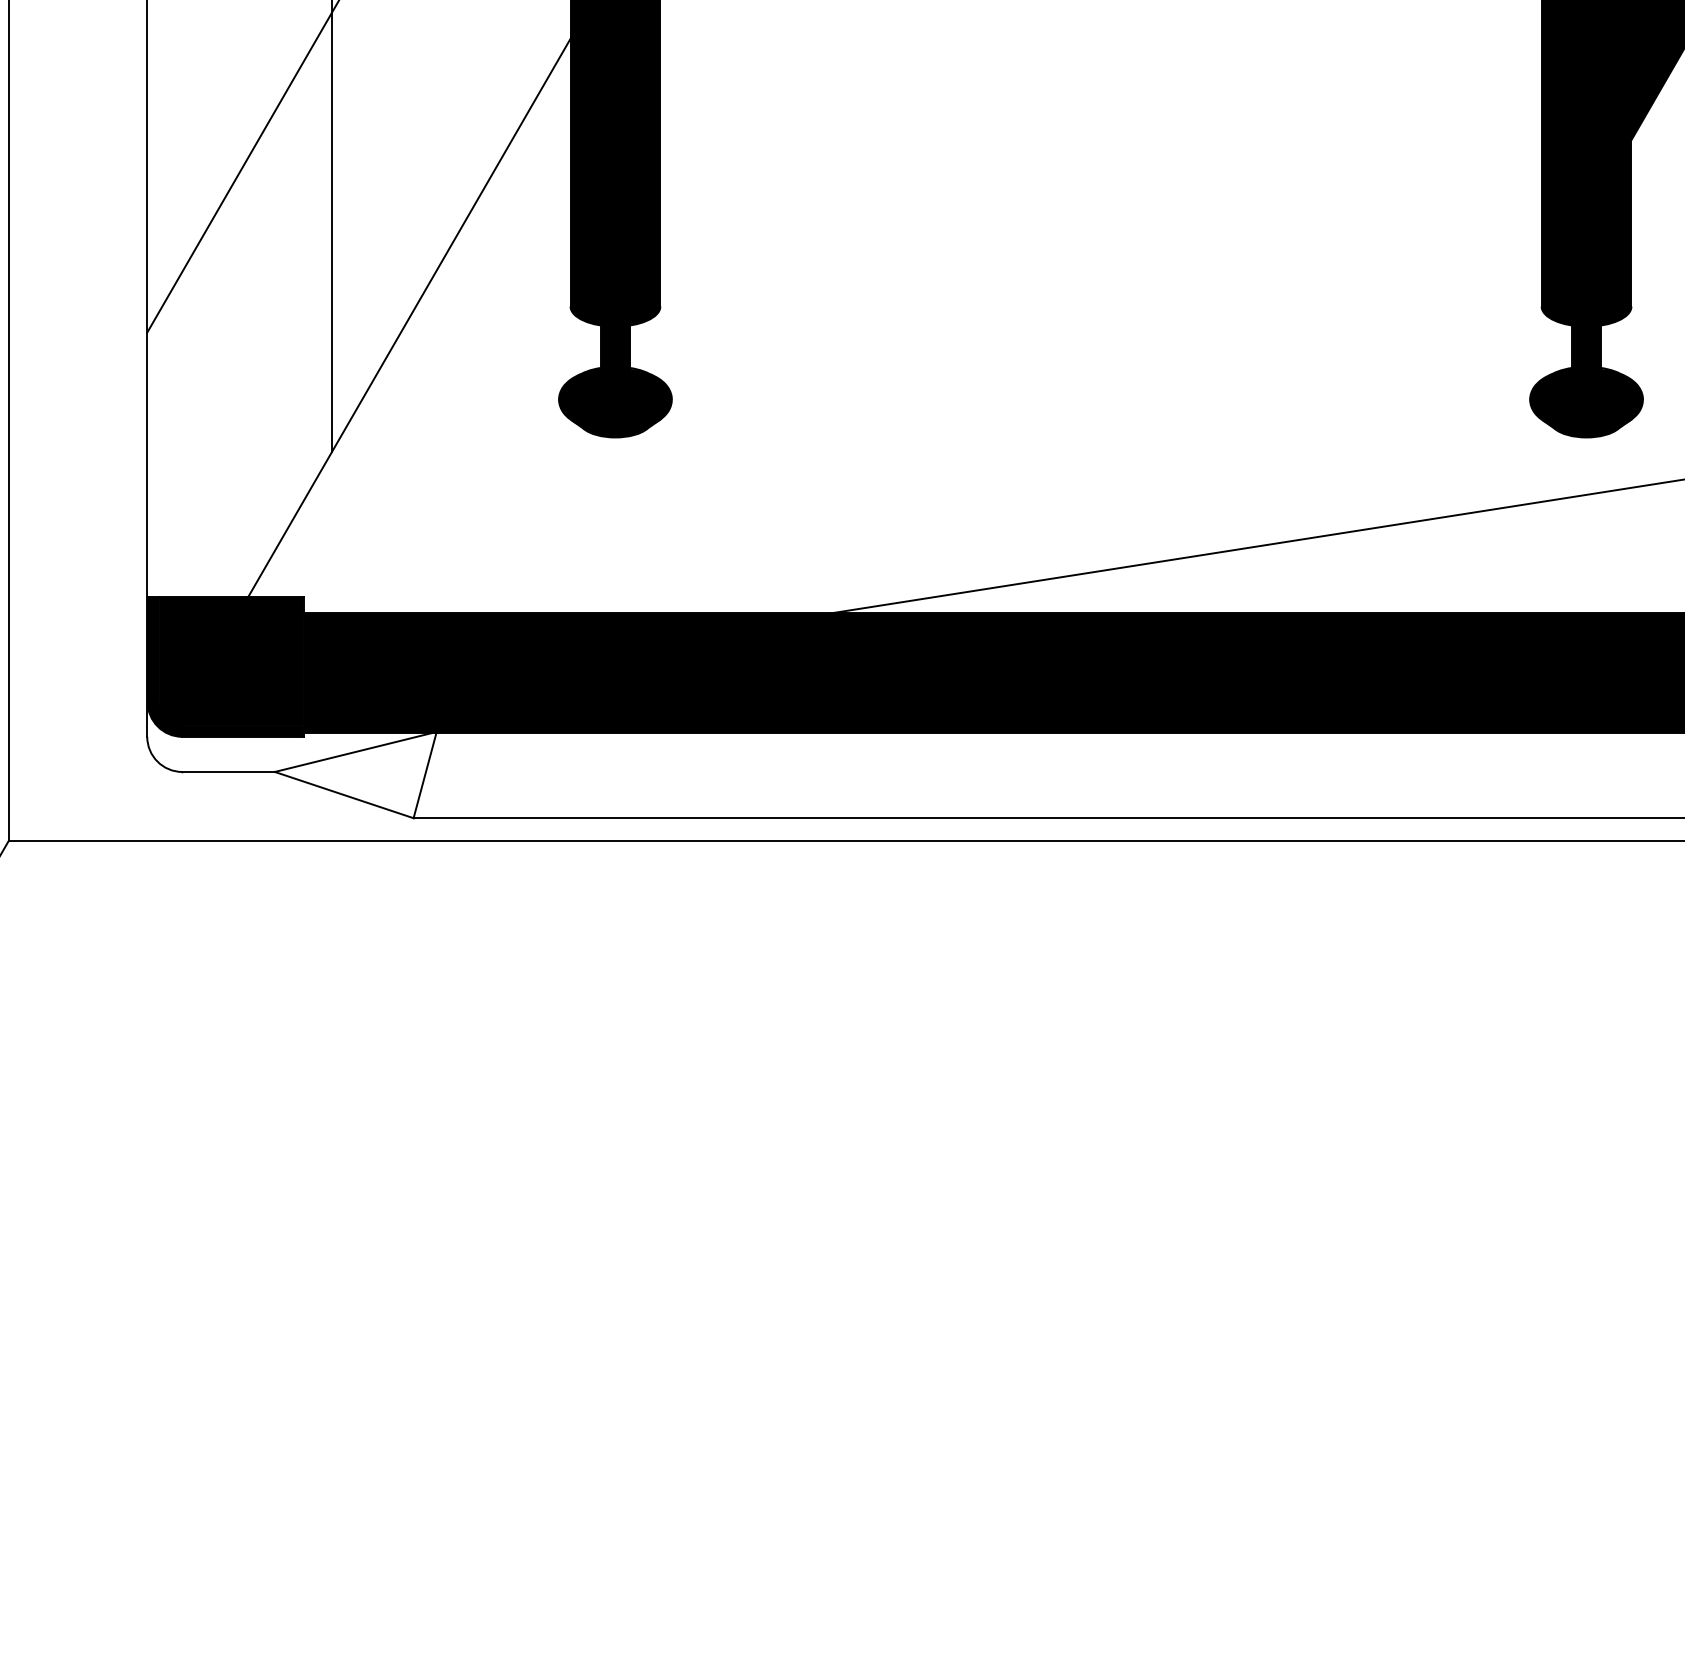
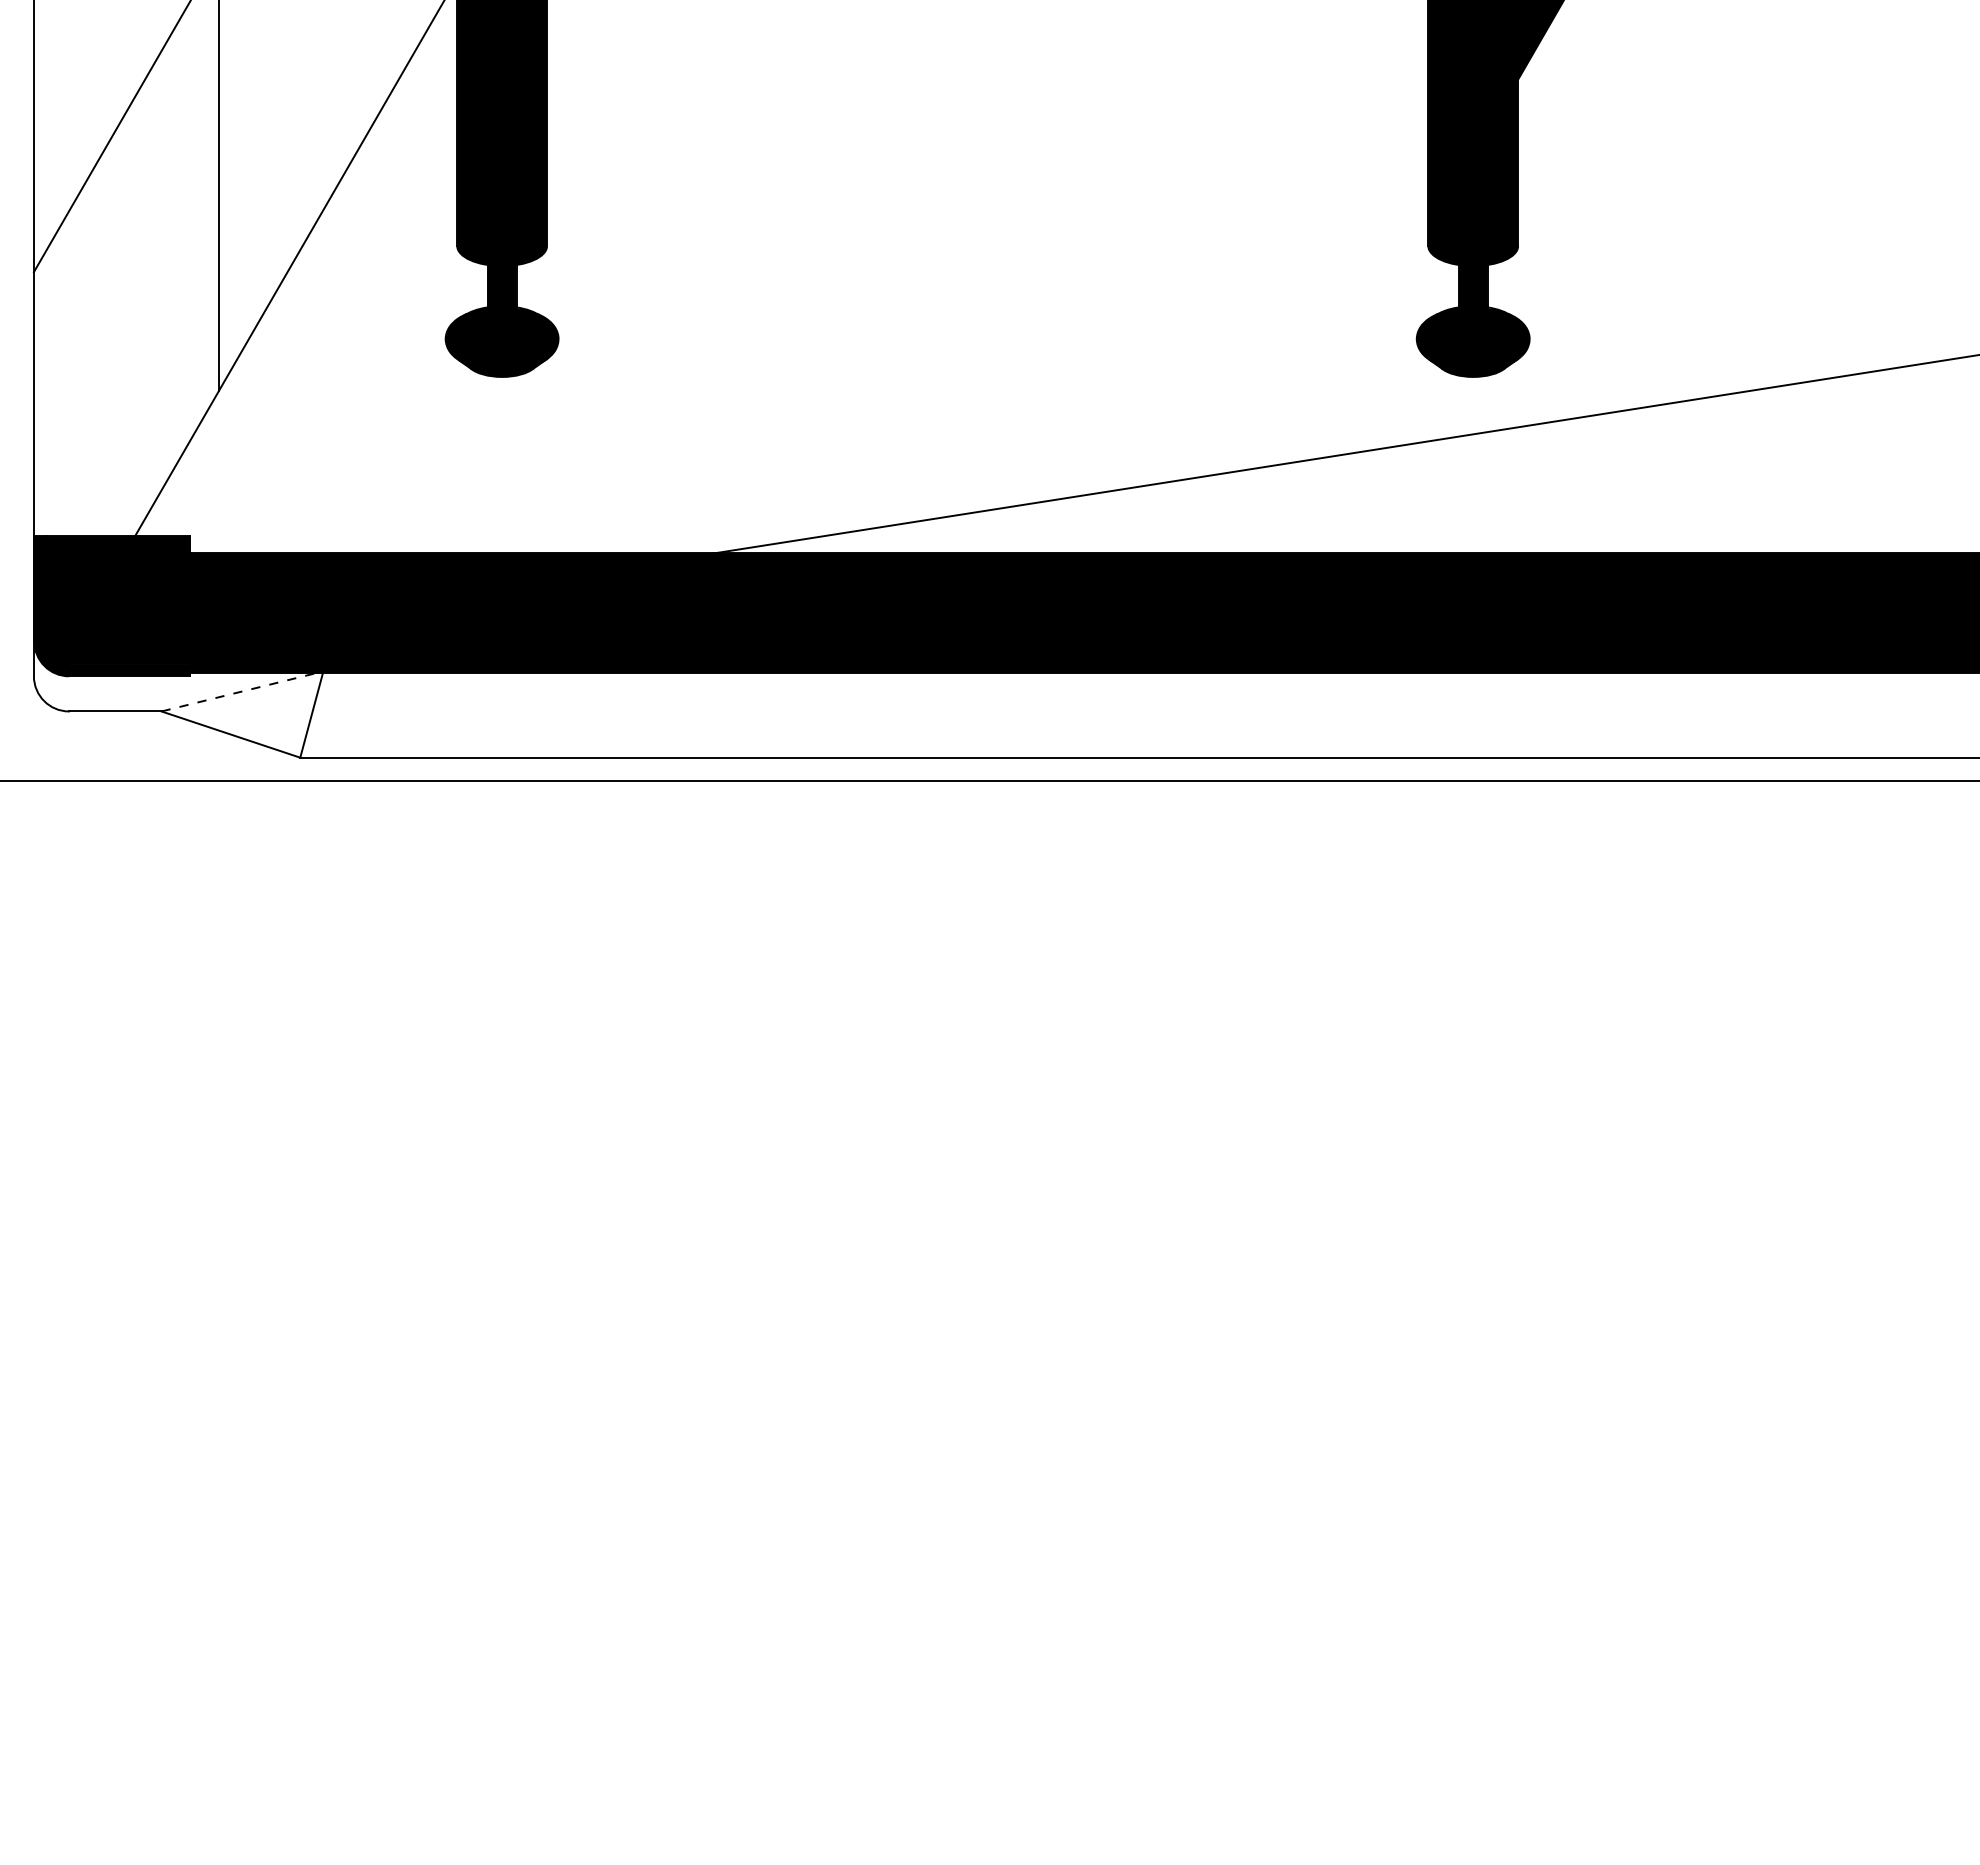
line: (355, 752) -> (242, 691), solid -> dashed

